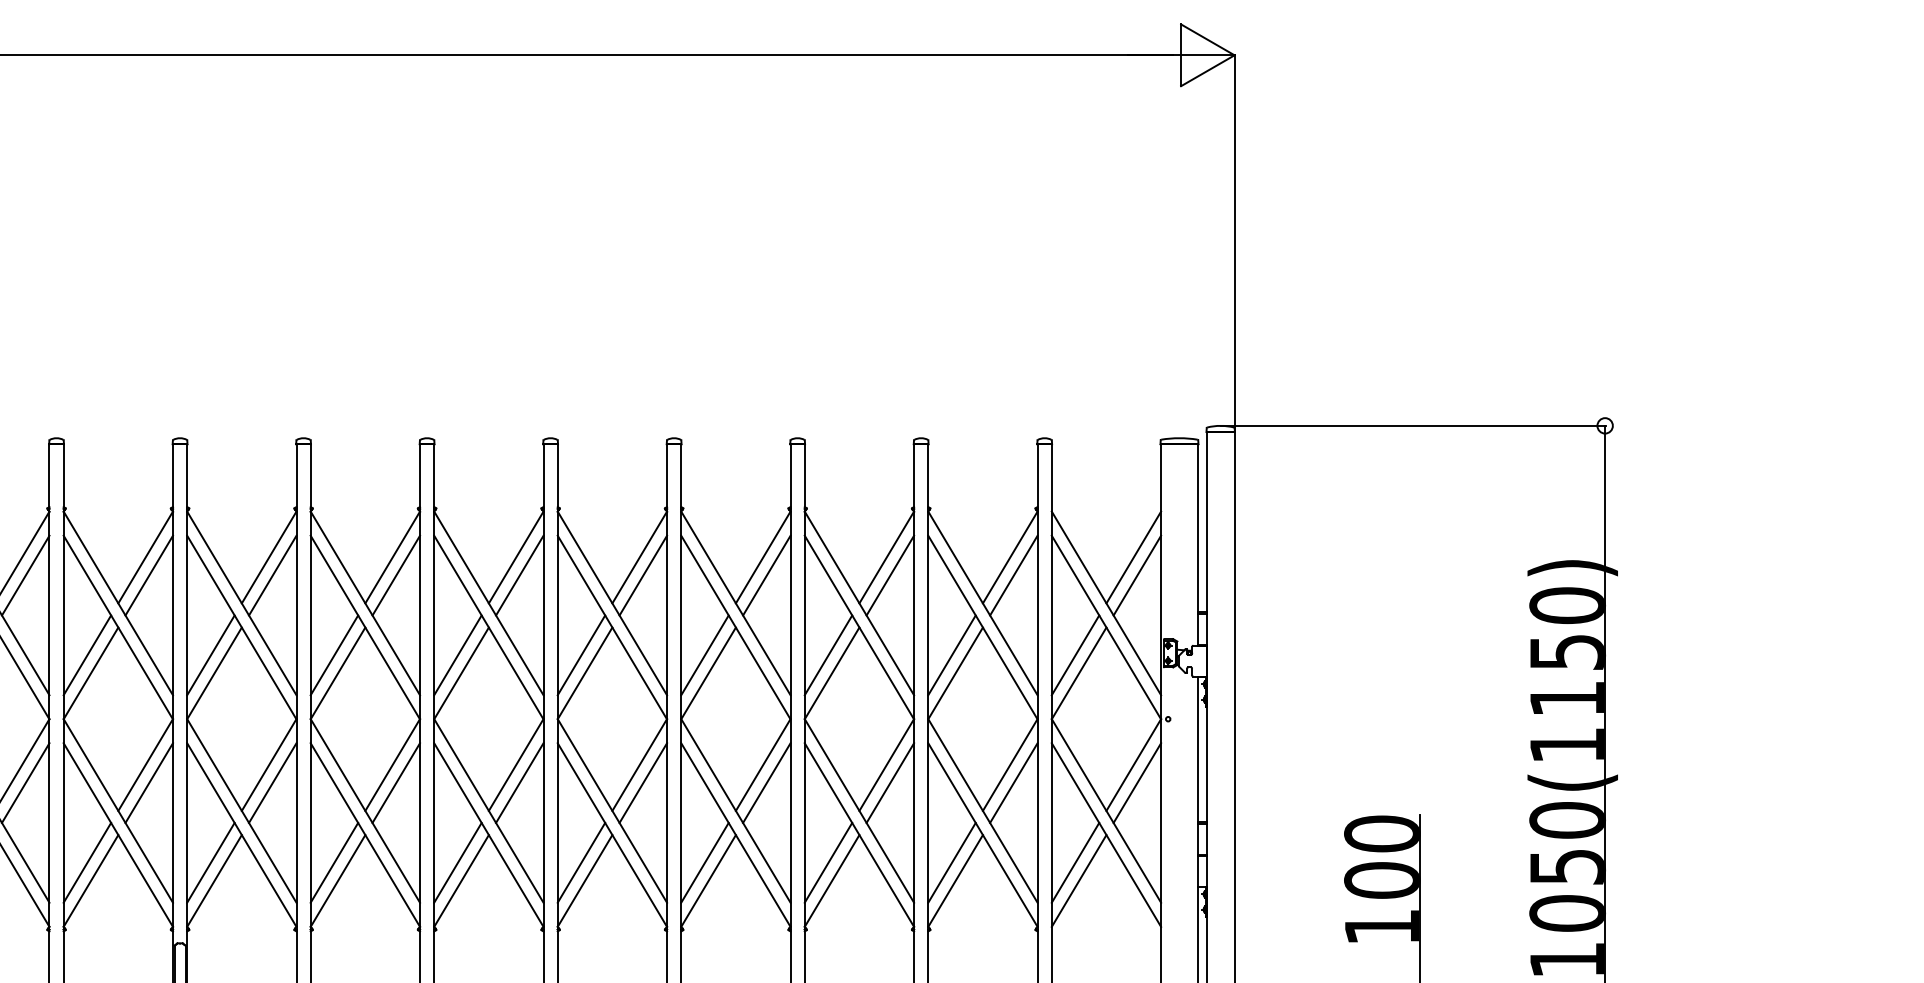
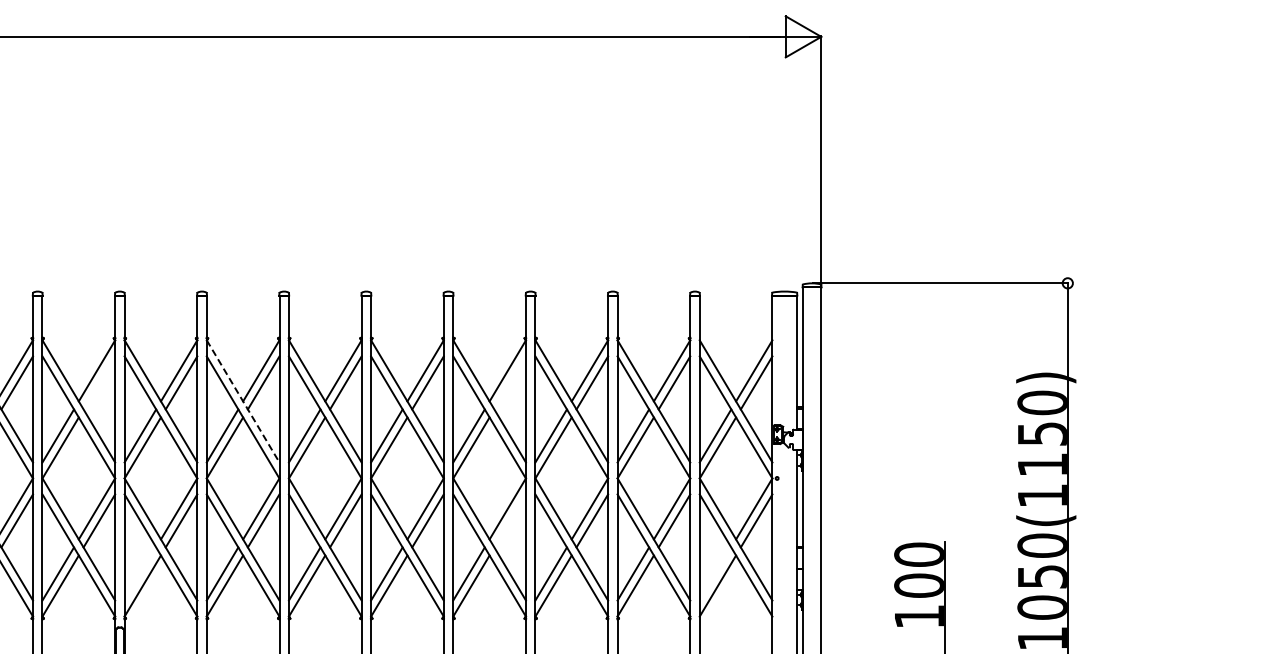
line: (149, 574) -> (99, 382), removed
line: (765, 574) -> (509, 382), removed
line: (365, 603) -> (243, 401), solid -> dashed
line: (765, 782) -> (509, 520), removed
line: (211, 862) -> (140, 573), removed
line: (1075, 862) -> (715, 573), removed

